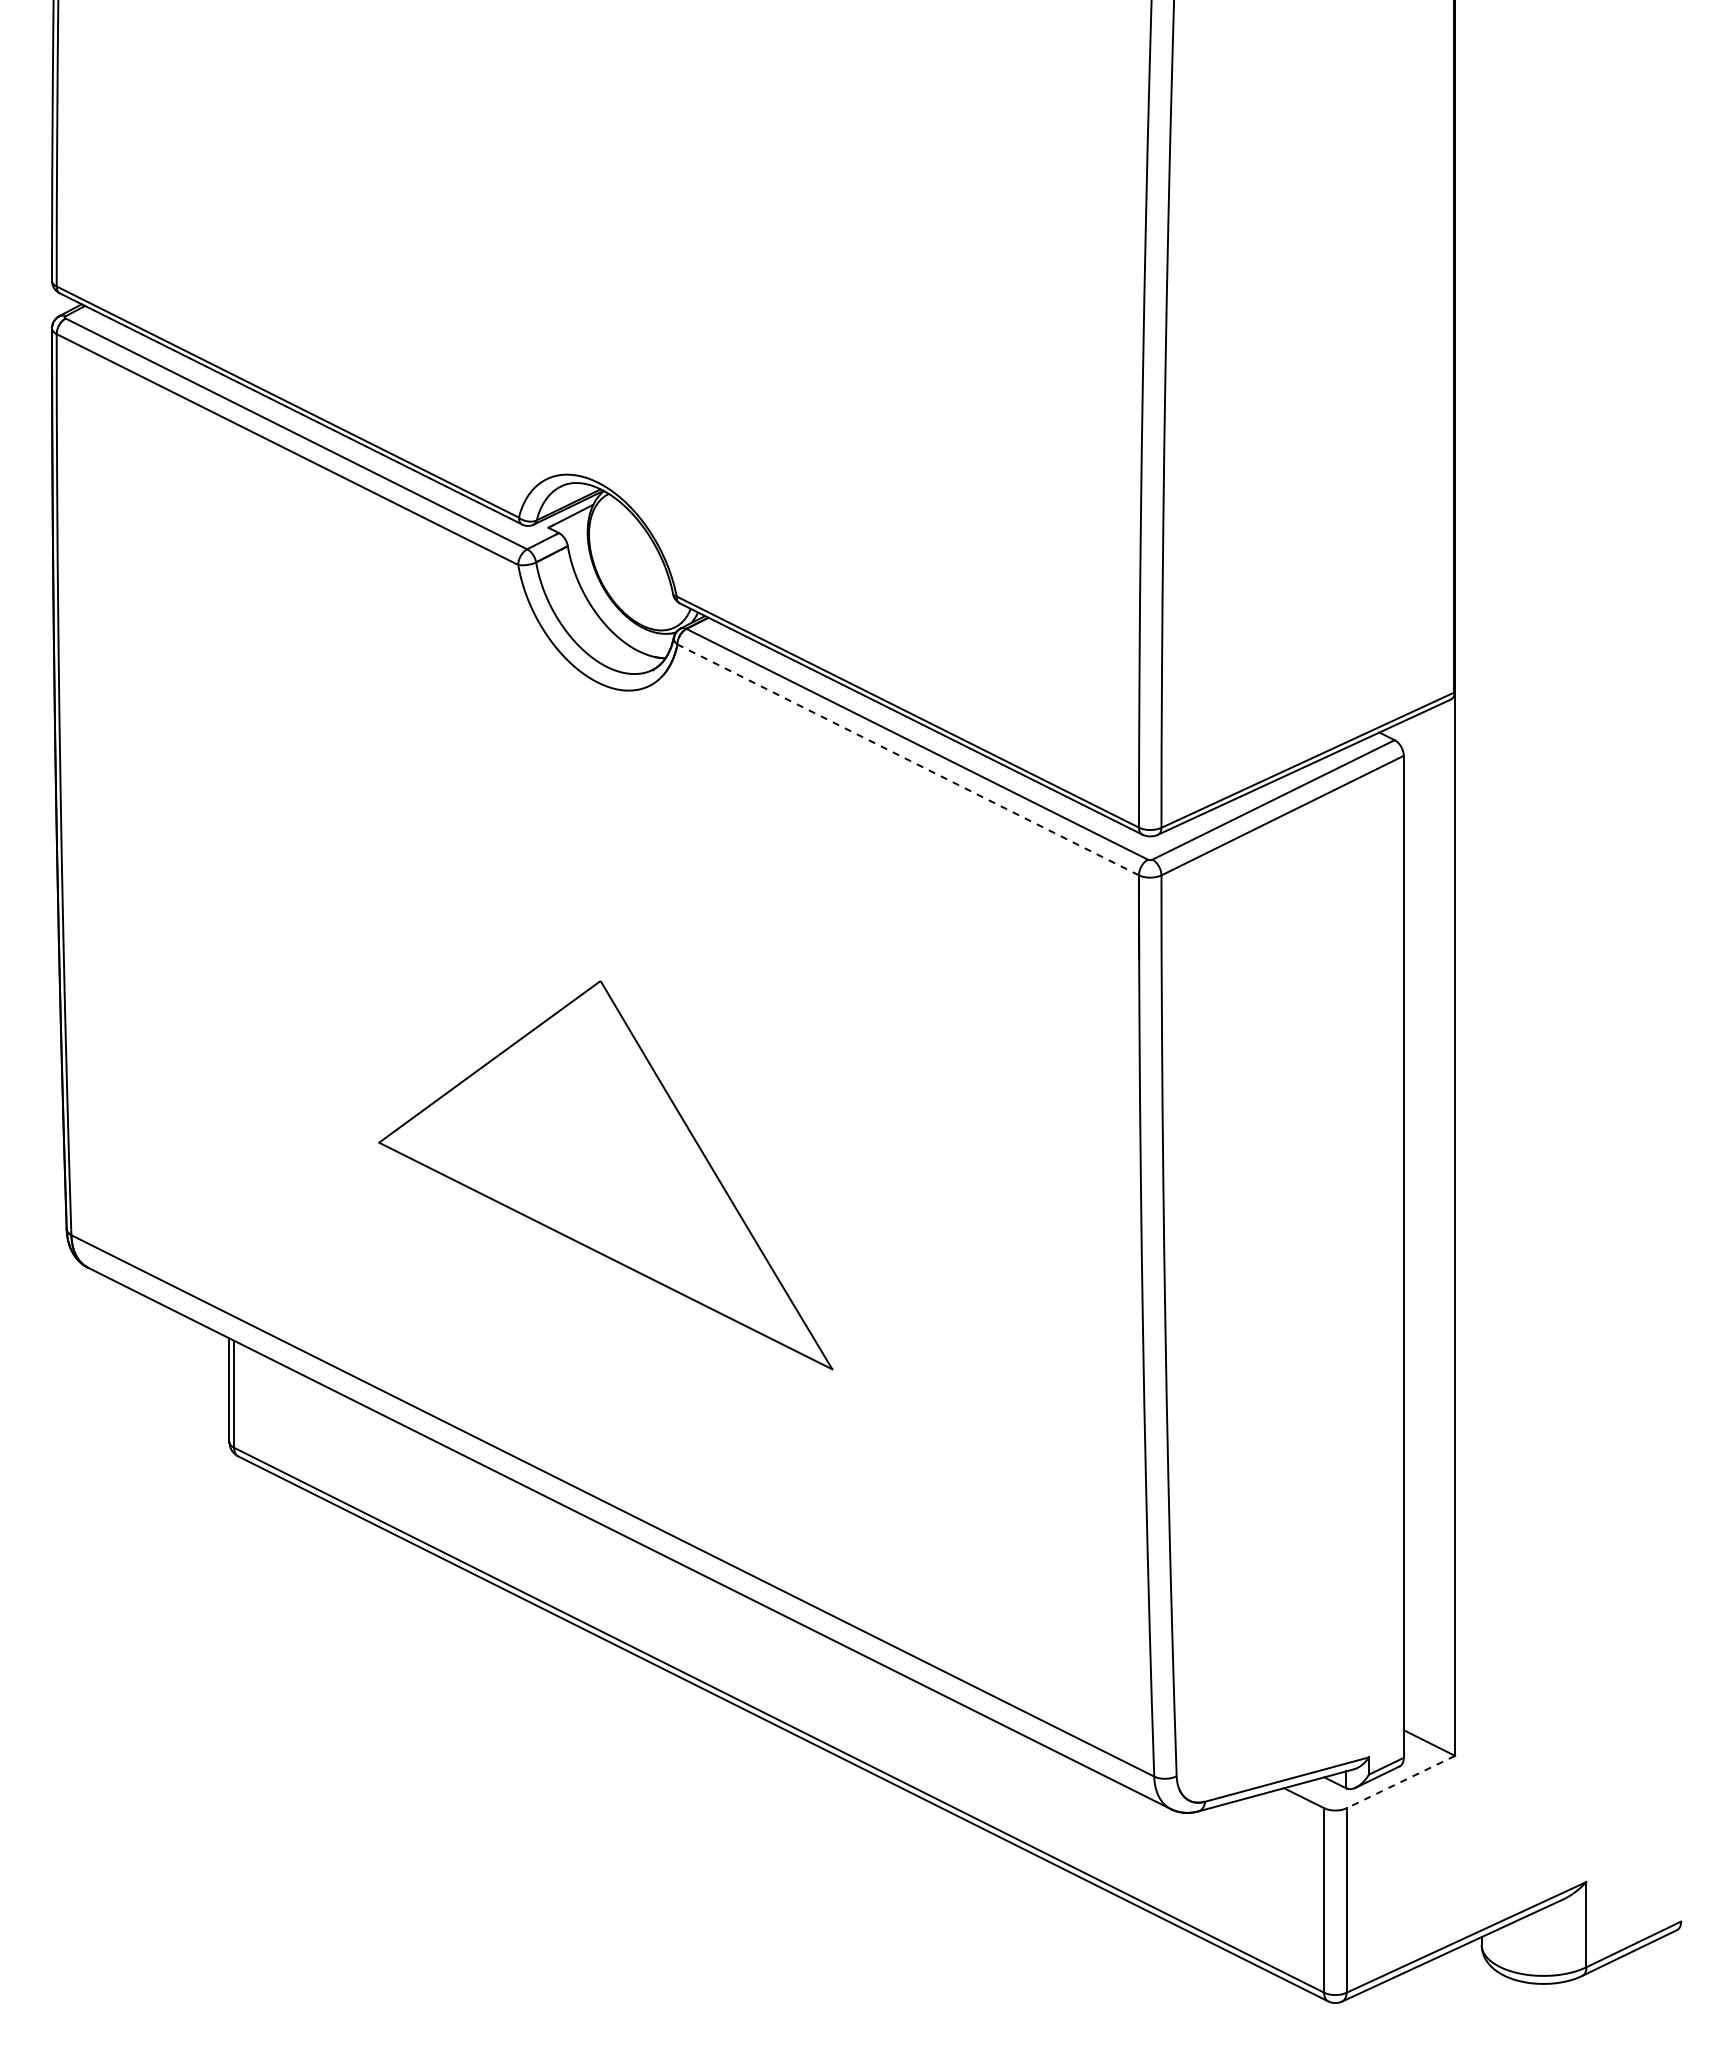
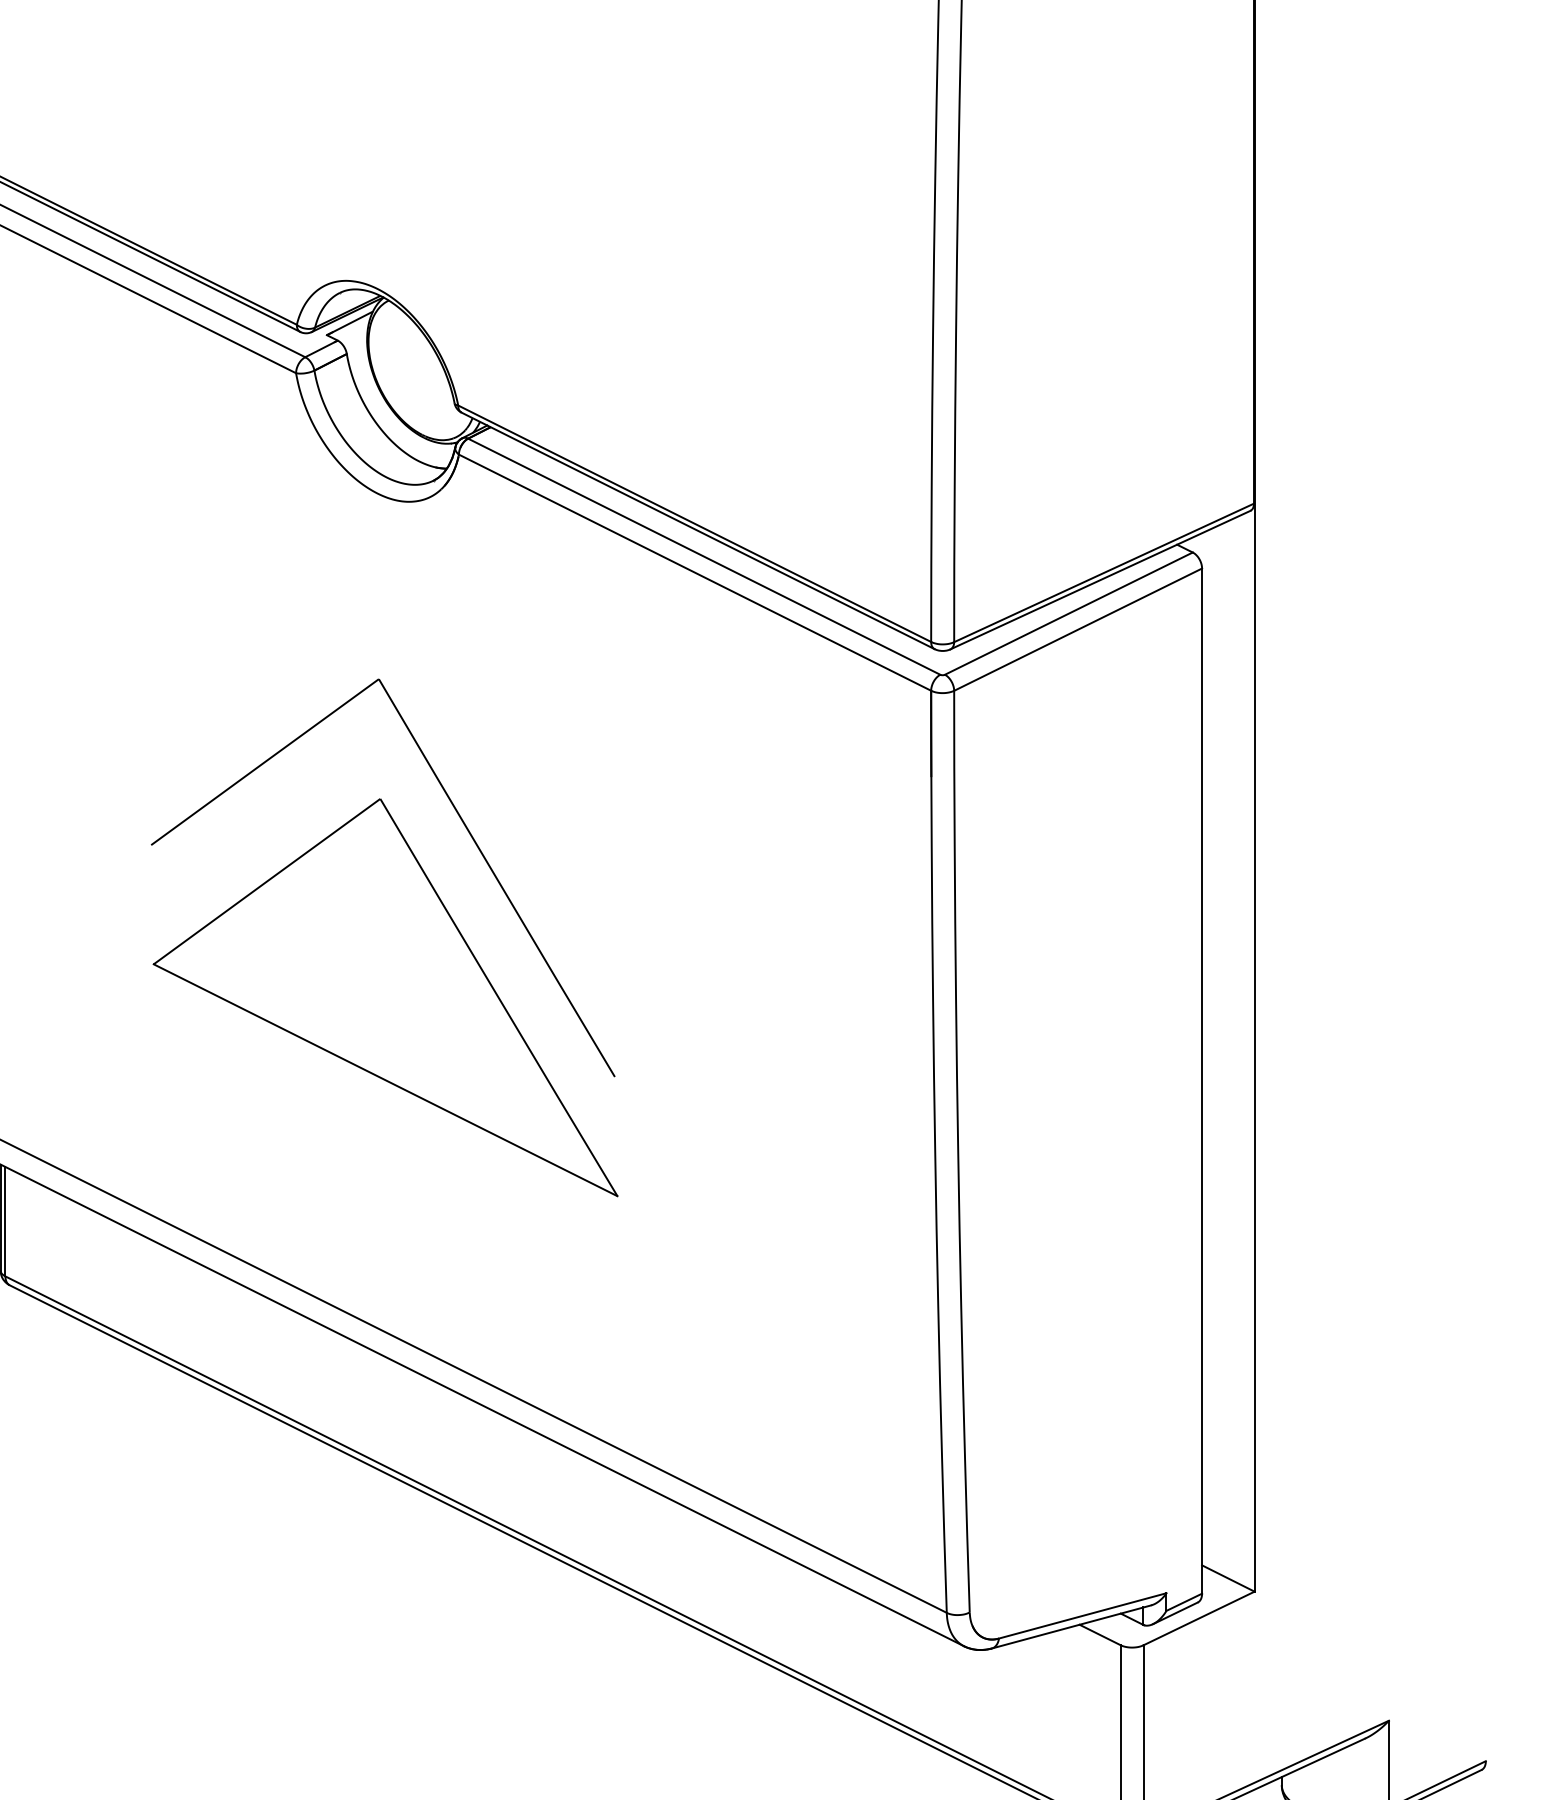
line: (907, 759) -> (694, 572), dashed -> solid
part: (682, 1007) -> (464, 825), added
line: (1400, 1782) -> (1198, 1618), dashed -> solid

